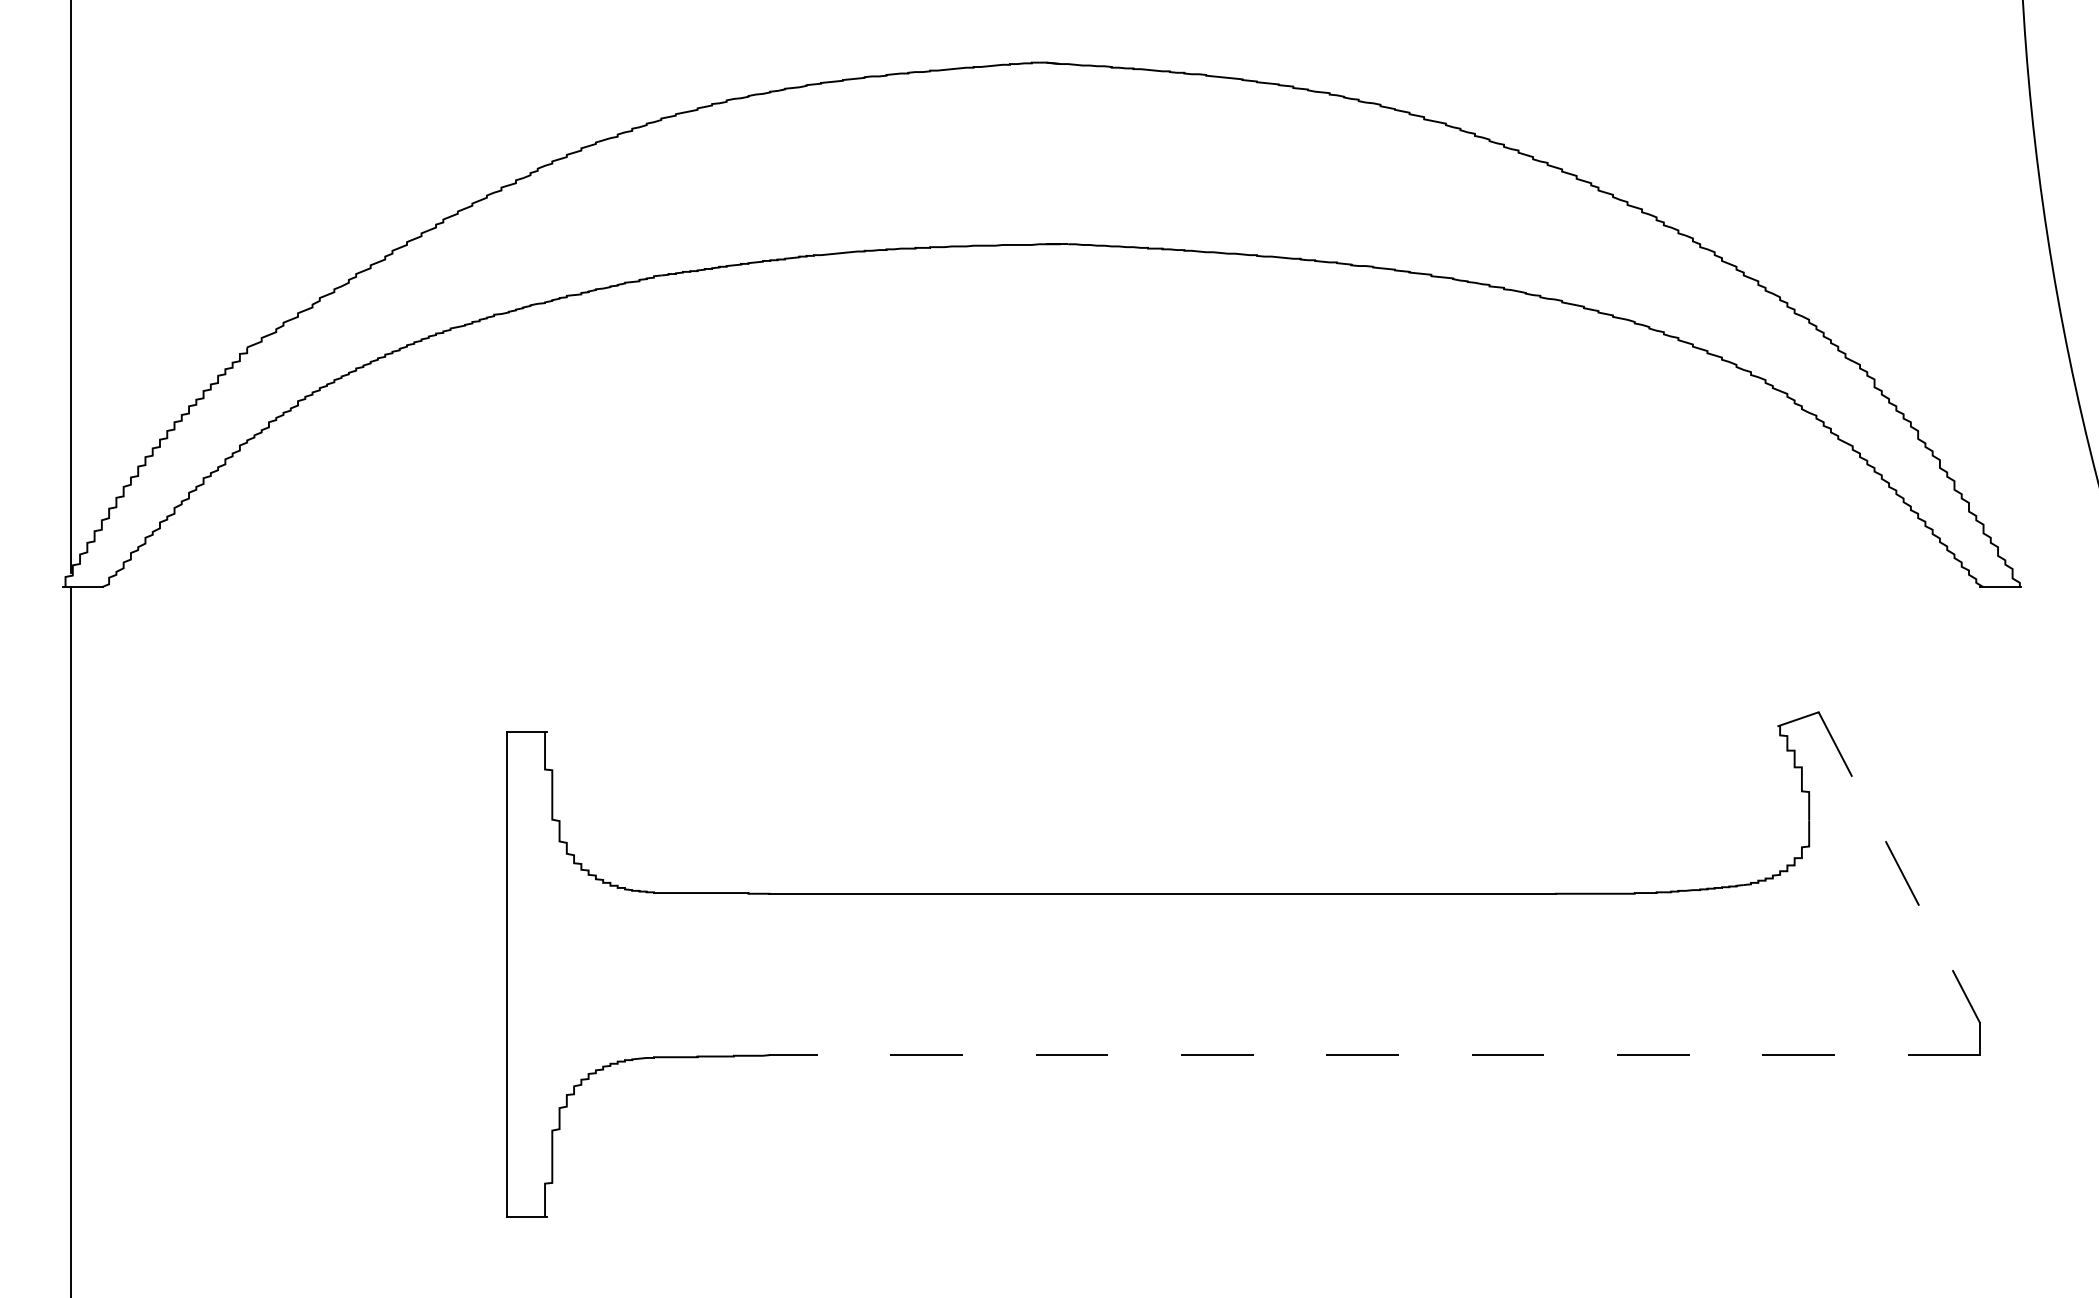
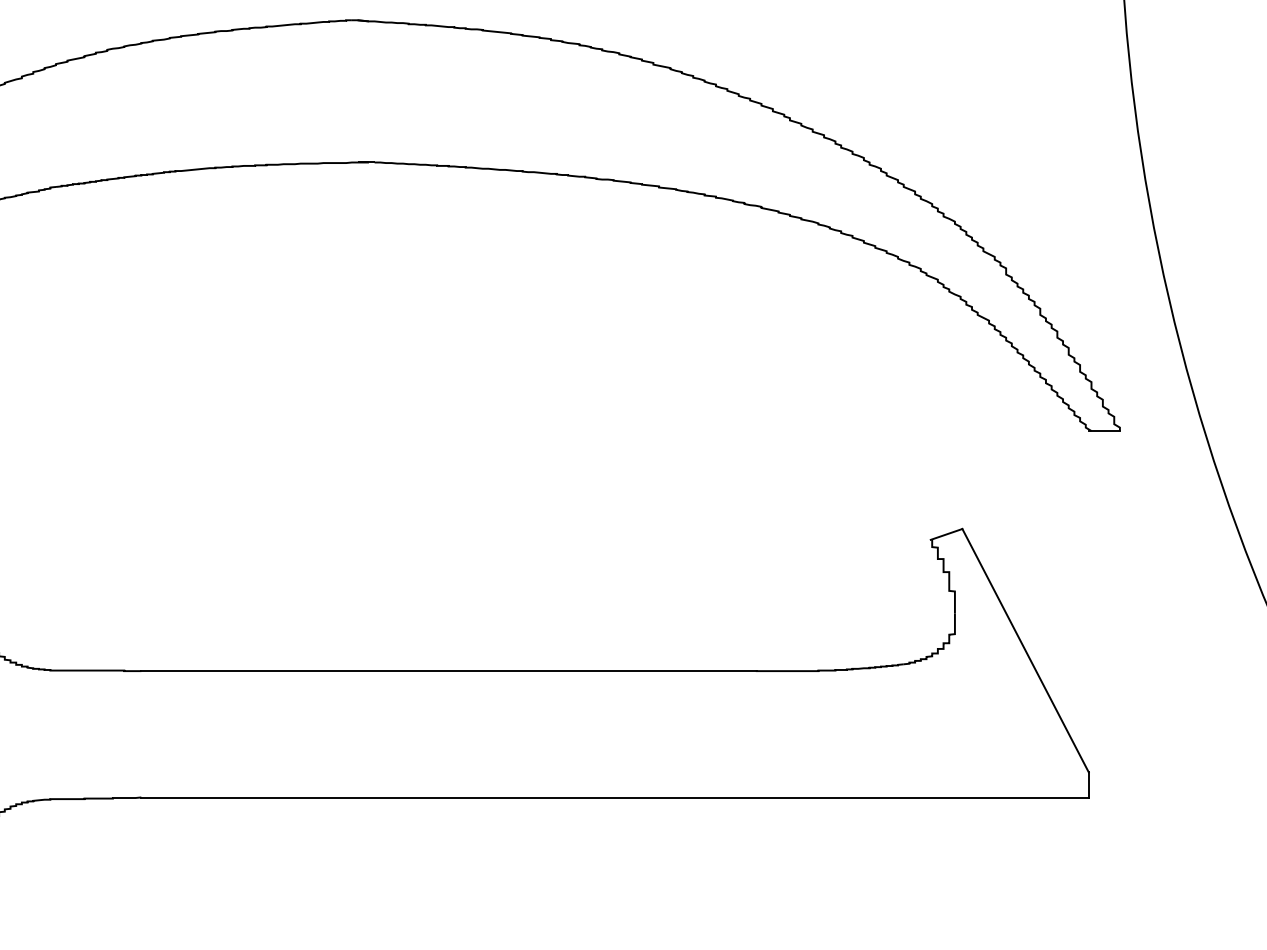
line: (1899, 868) -> (1025, 651), dashed -> solid
line: (1374, 1055) -> (614, 797), dashed -> solid

